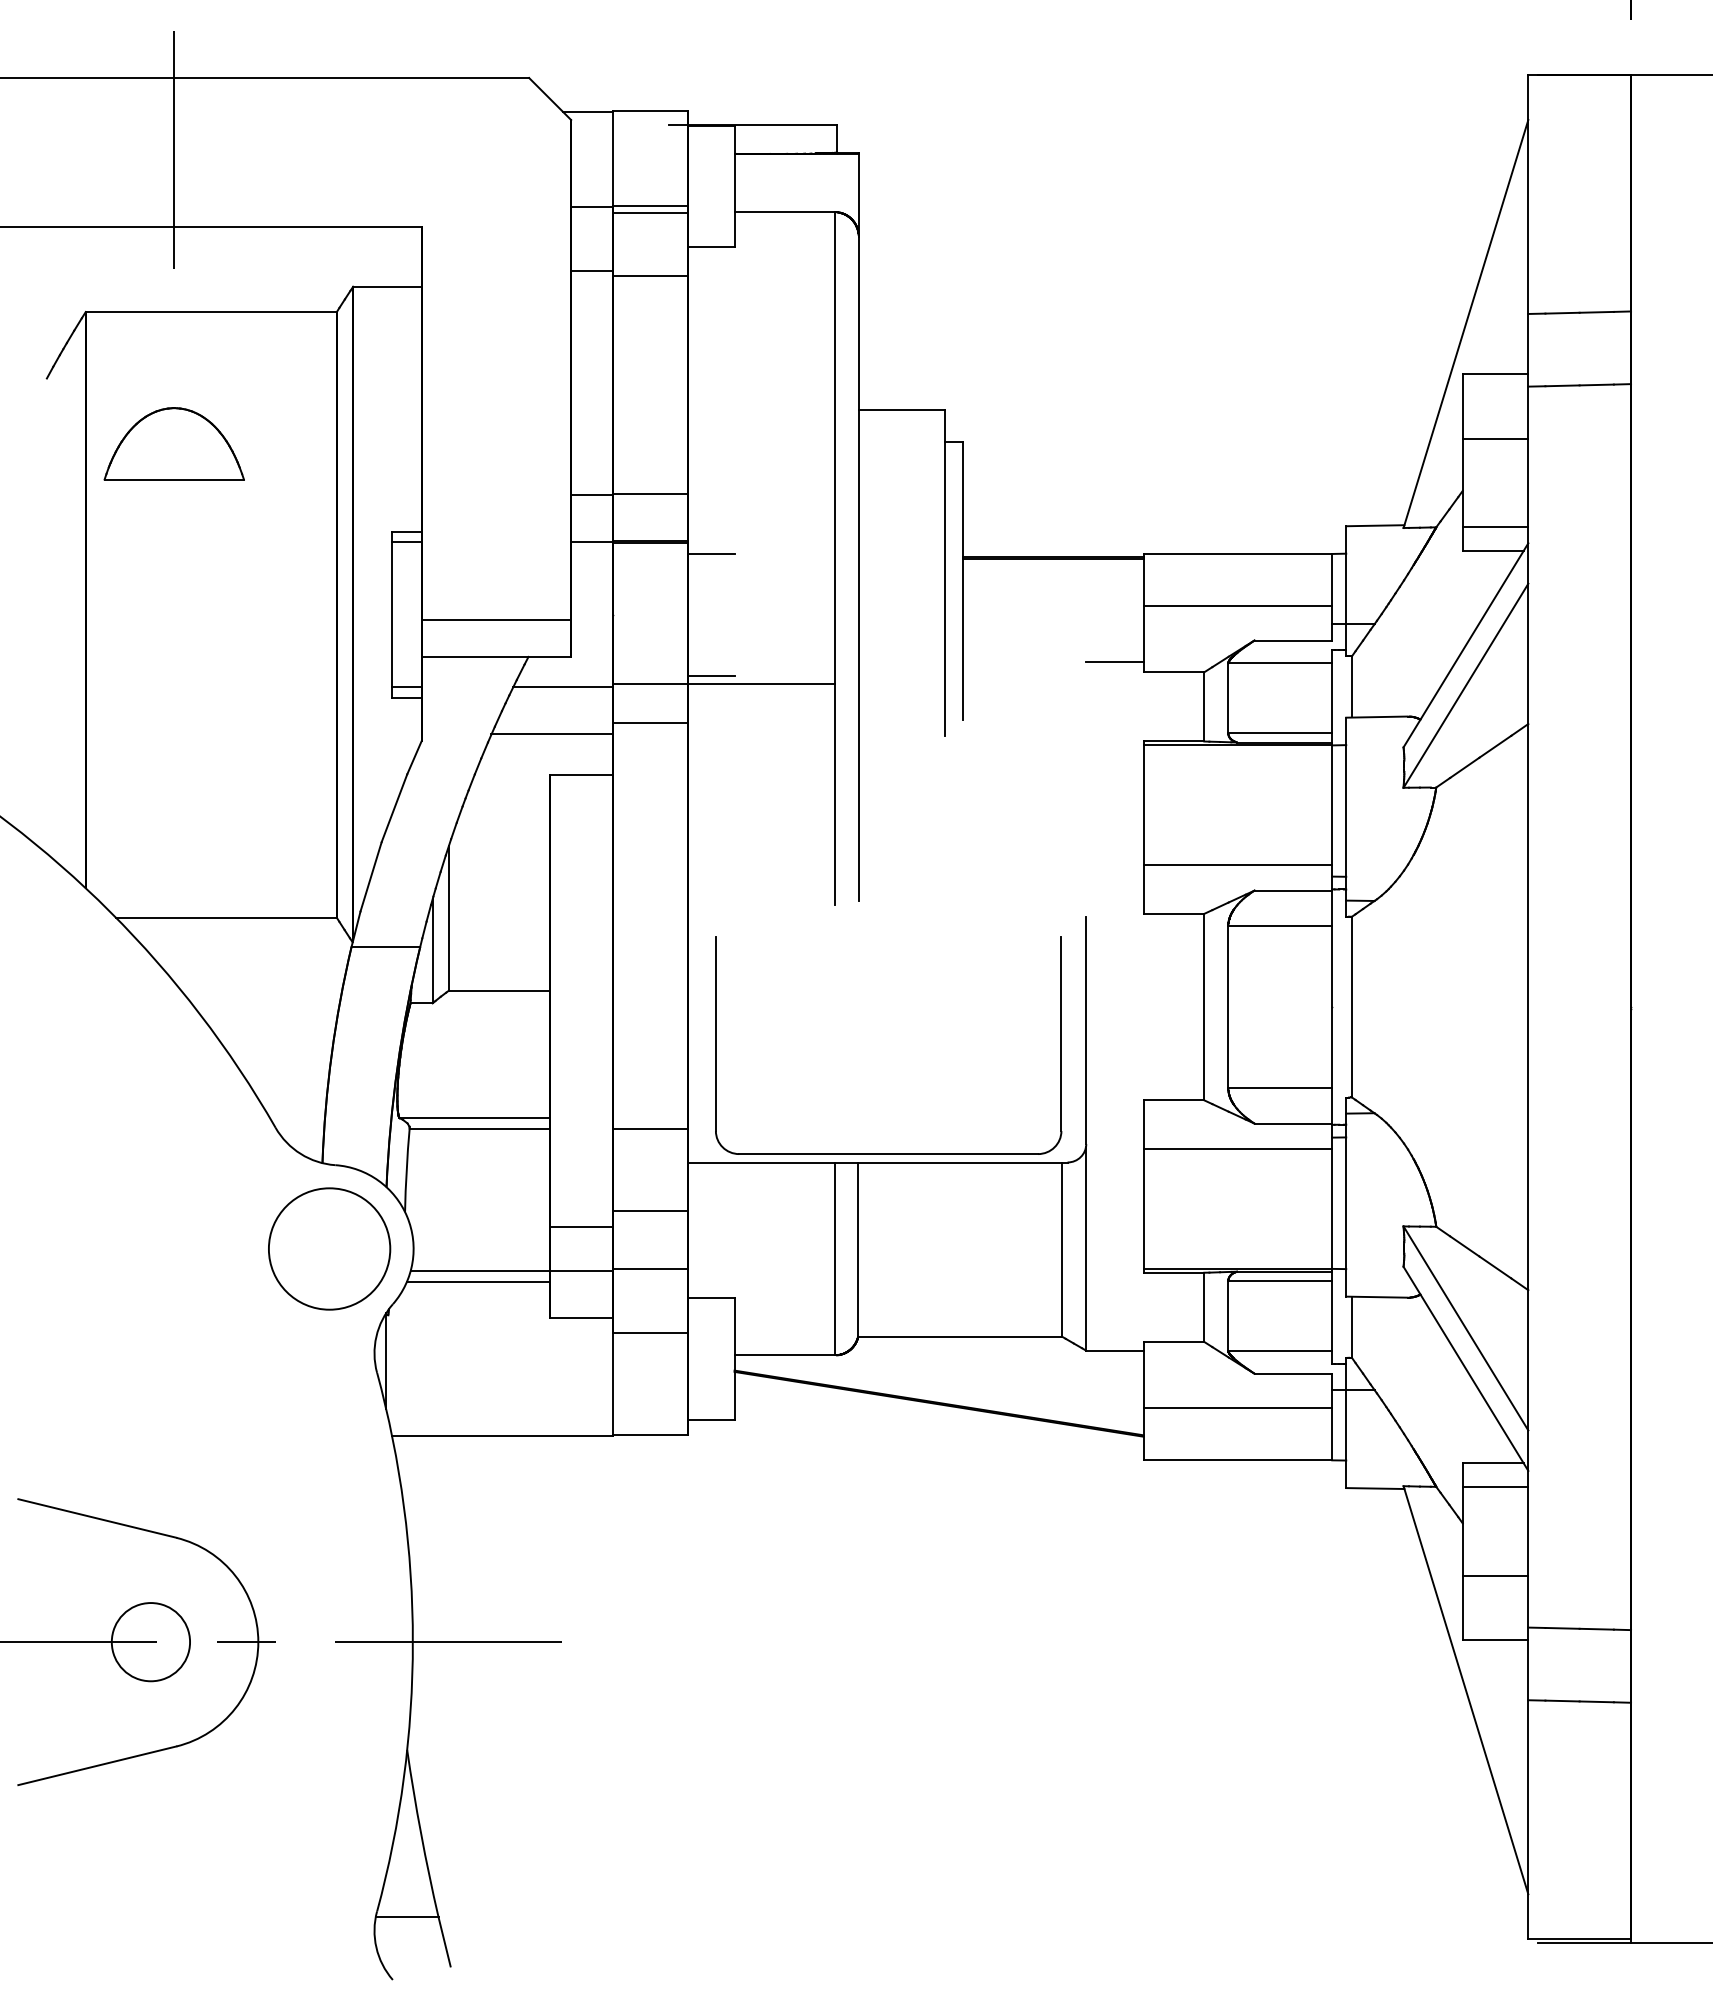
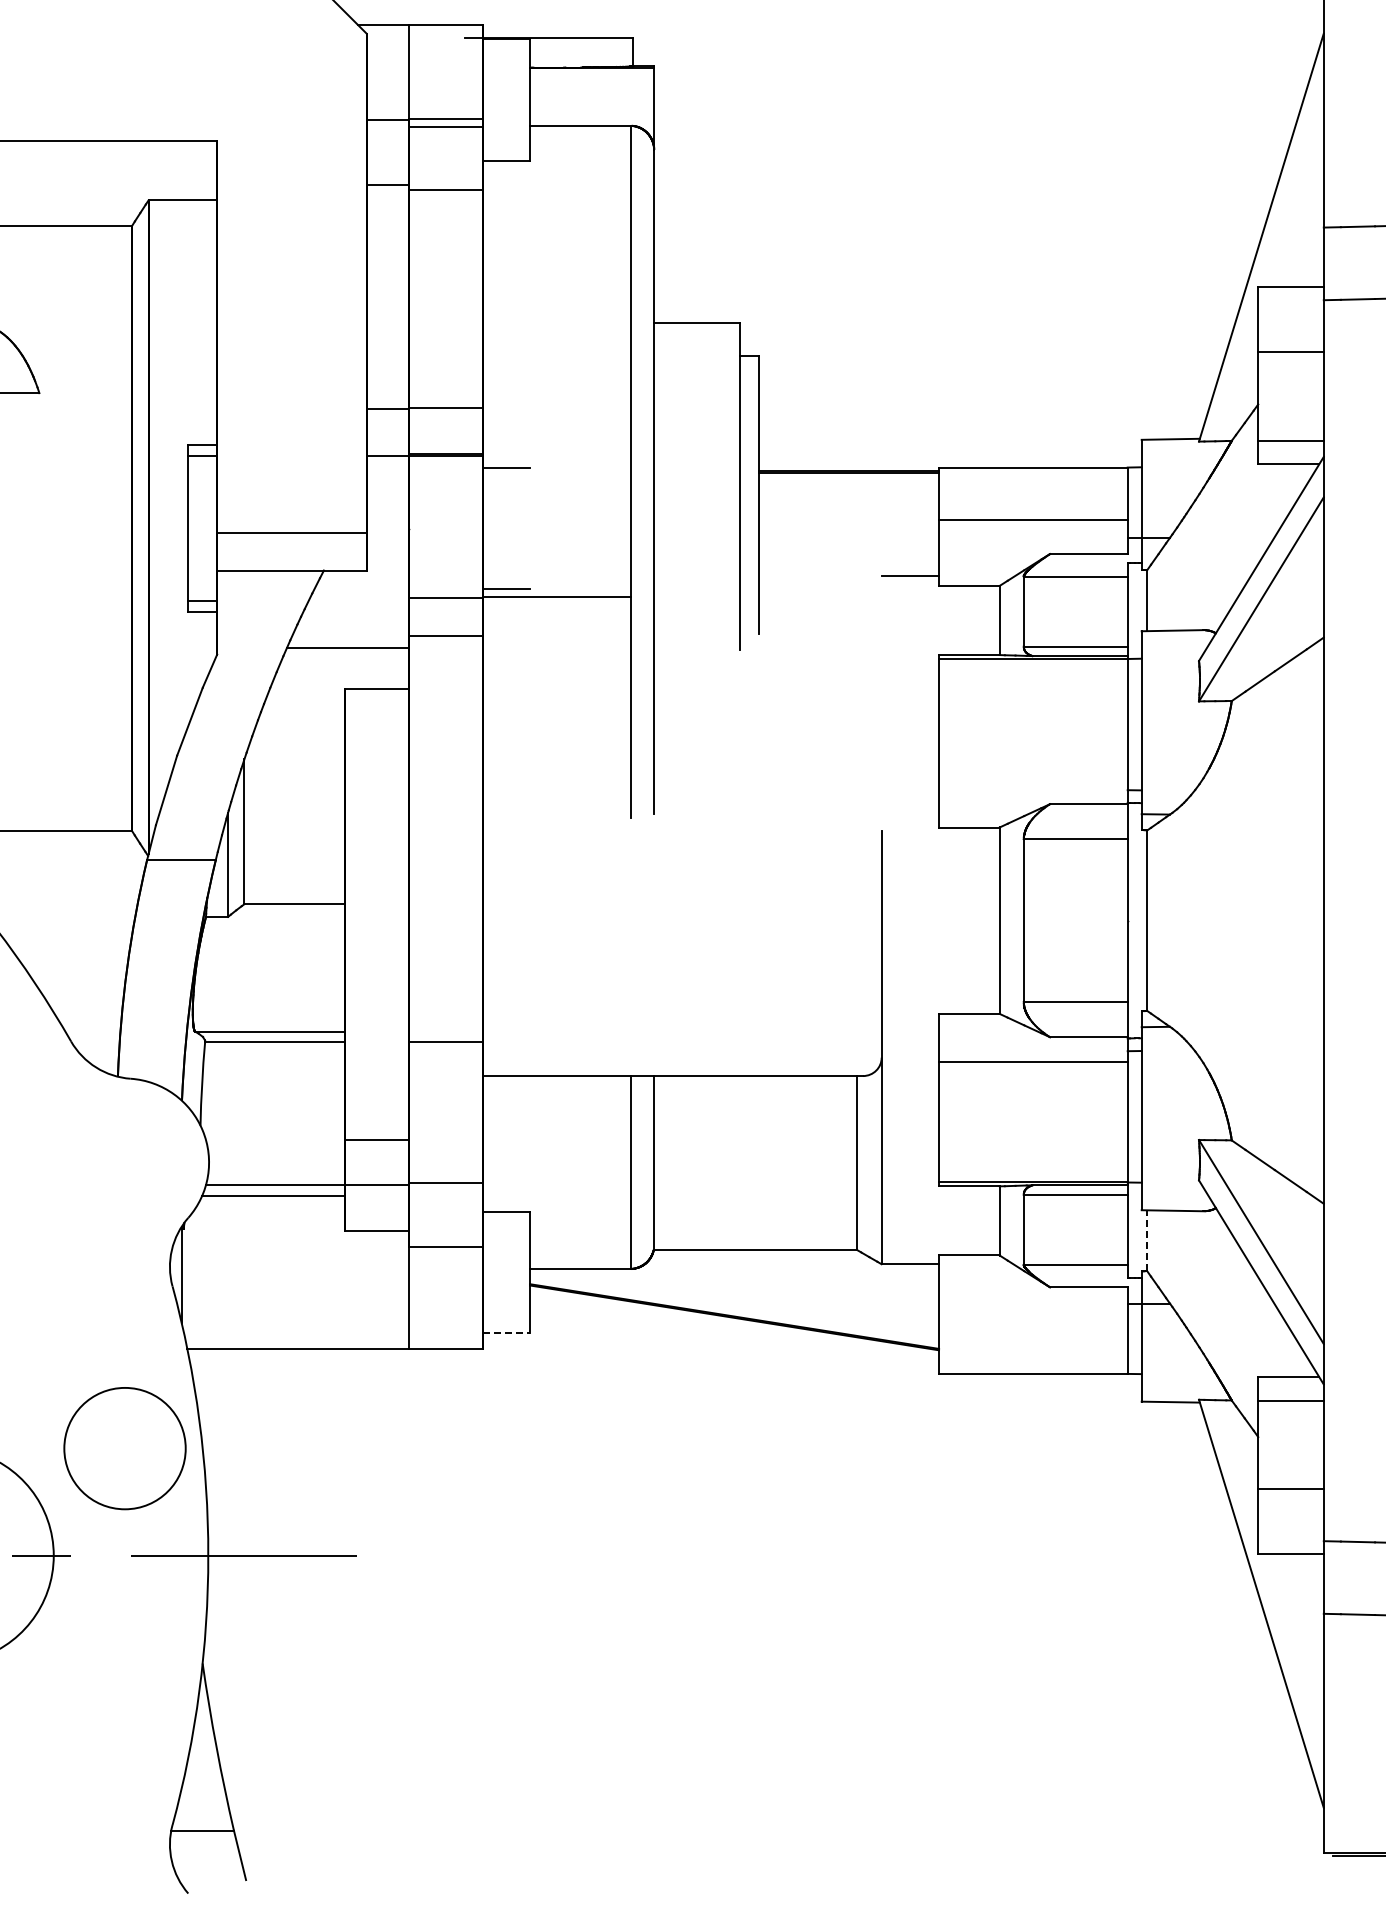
line: (563, 687) -> (358, 601), removed
line: (1237, 865) -> (1032, 779), removed
part: (888, 1153) -> (683, 1067), removed
line: (650, 1210) -> (445, 1124), removed
circle: (329, 1248) -> (124, 1448), moved
line: (1351, 1327) -> (1146, 1241), solid -> dashed
line: (1237, 1408) -> (1032, 1322), removed
line: (711, 1419) -> (506, 1333), solid -> dashed

